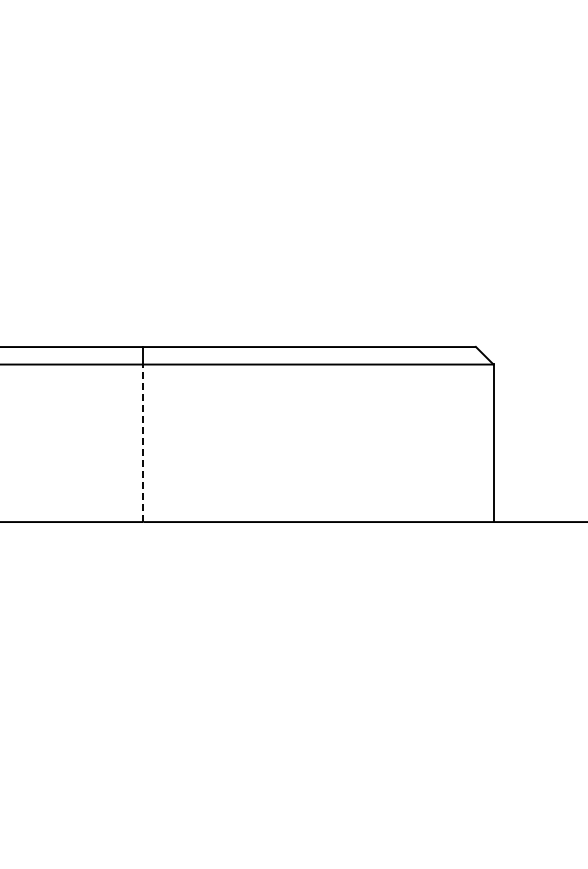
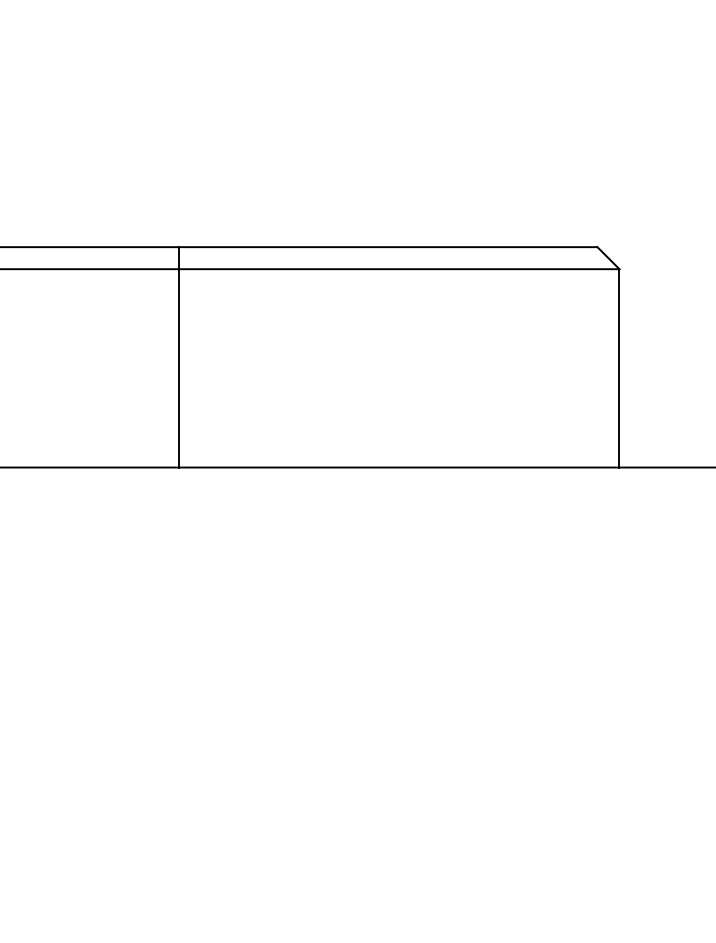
line: (143, 443) -> (178, 368), dashed -> solid

